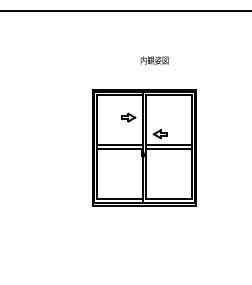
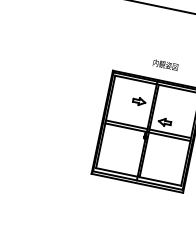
text: (154, 60) -> (165, 65), moved

